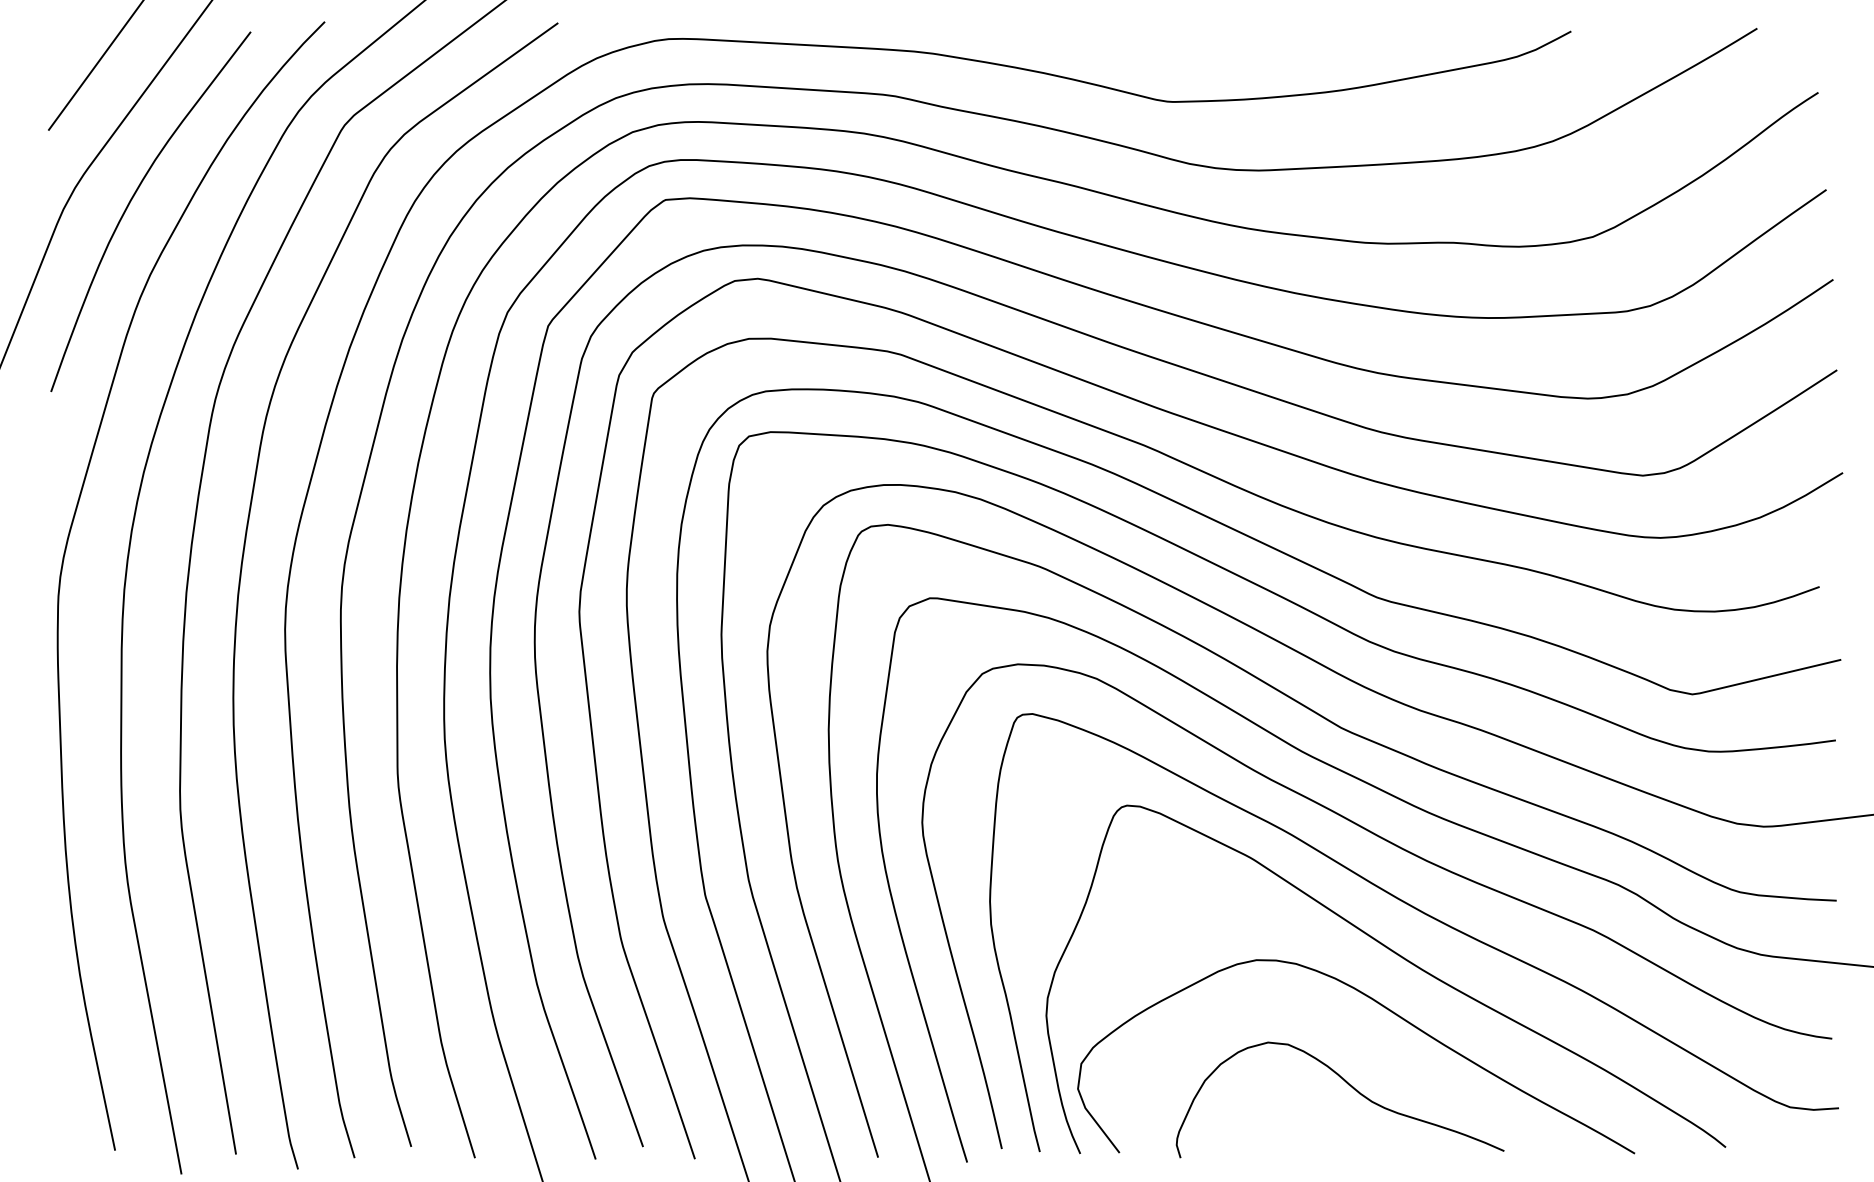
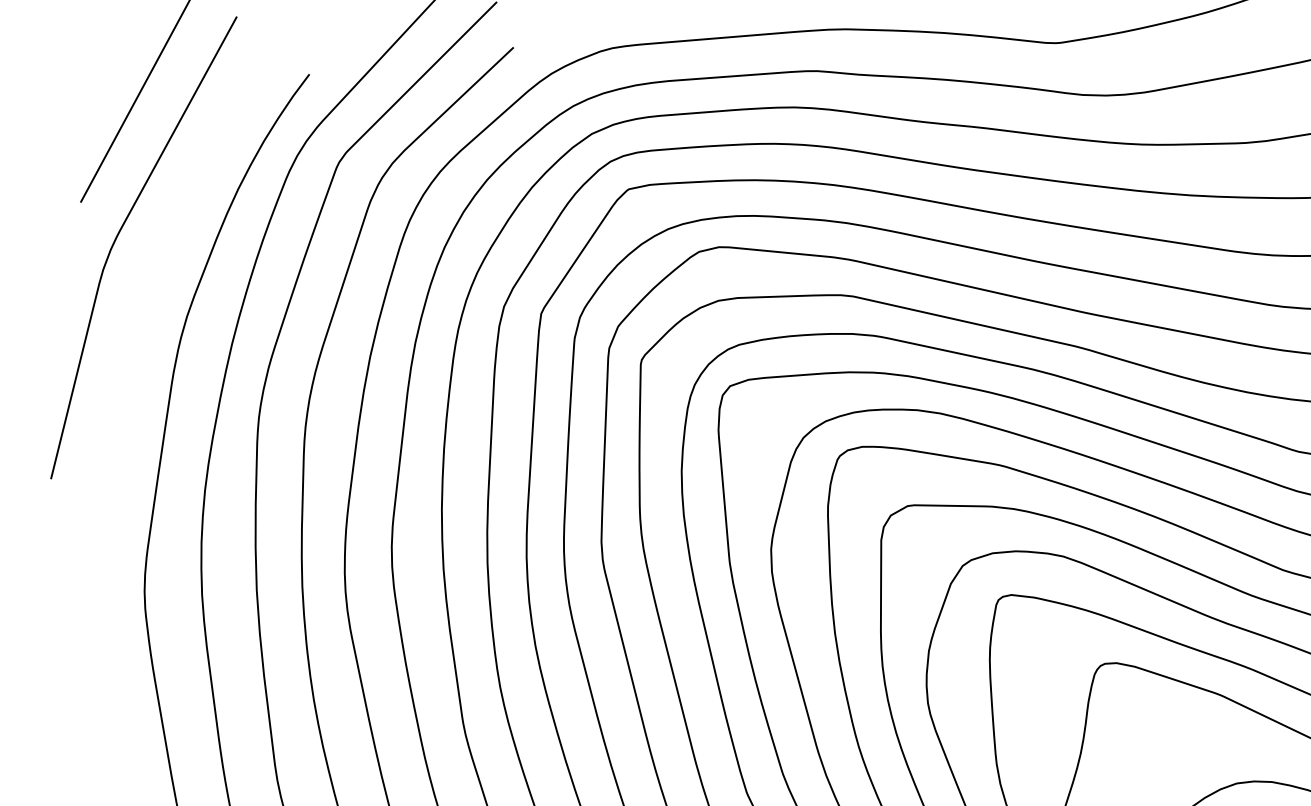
curve: (131, 201) -> (161, 254), removed

